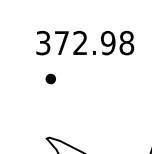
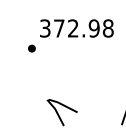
part: (50, 78) -> (31, 48), moved

